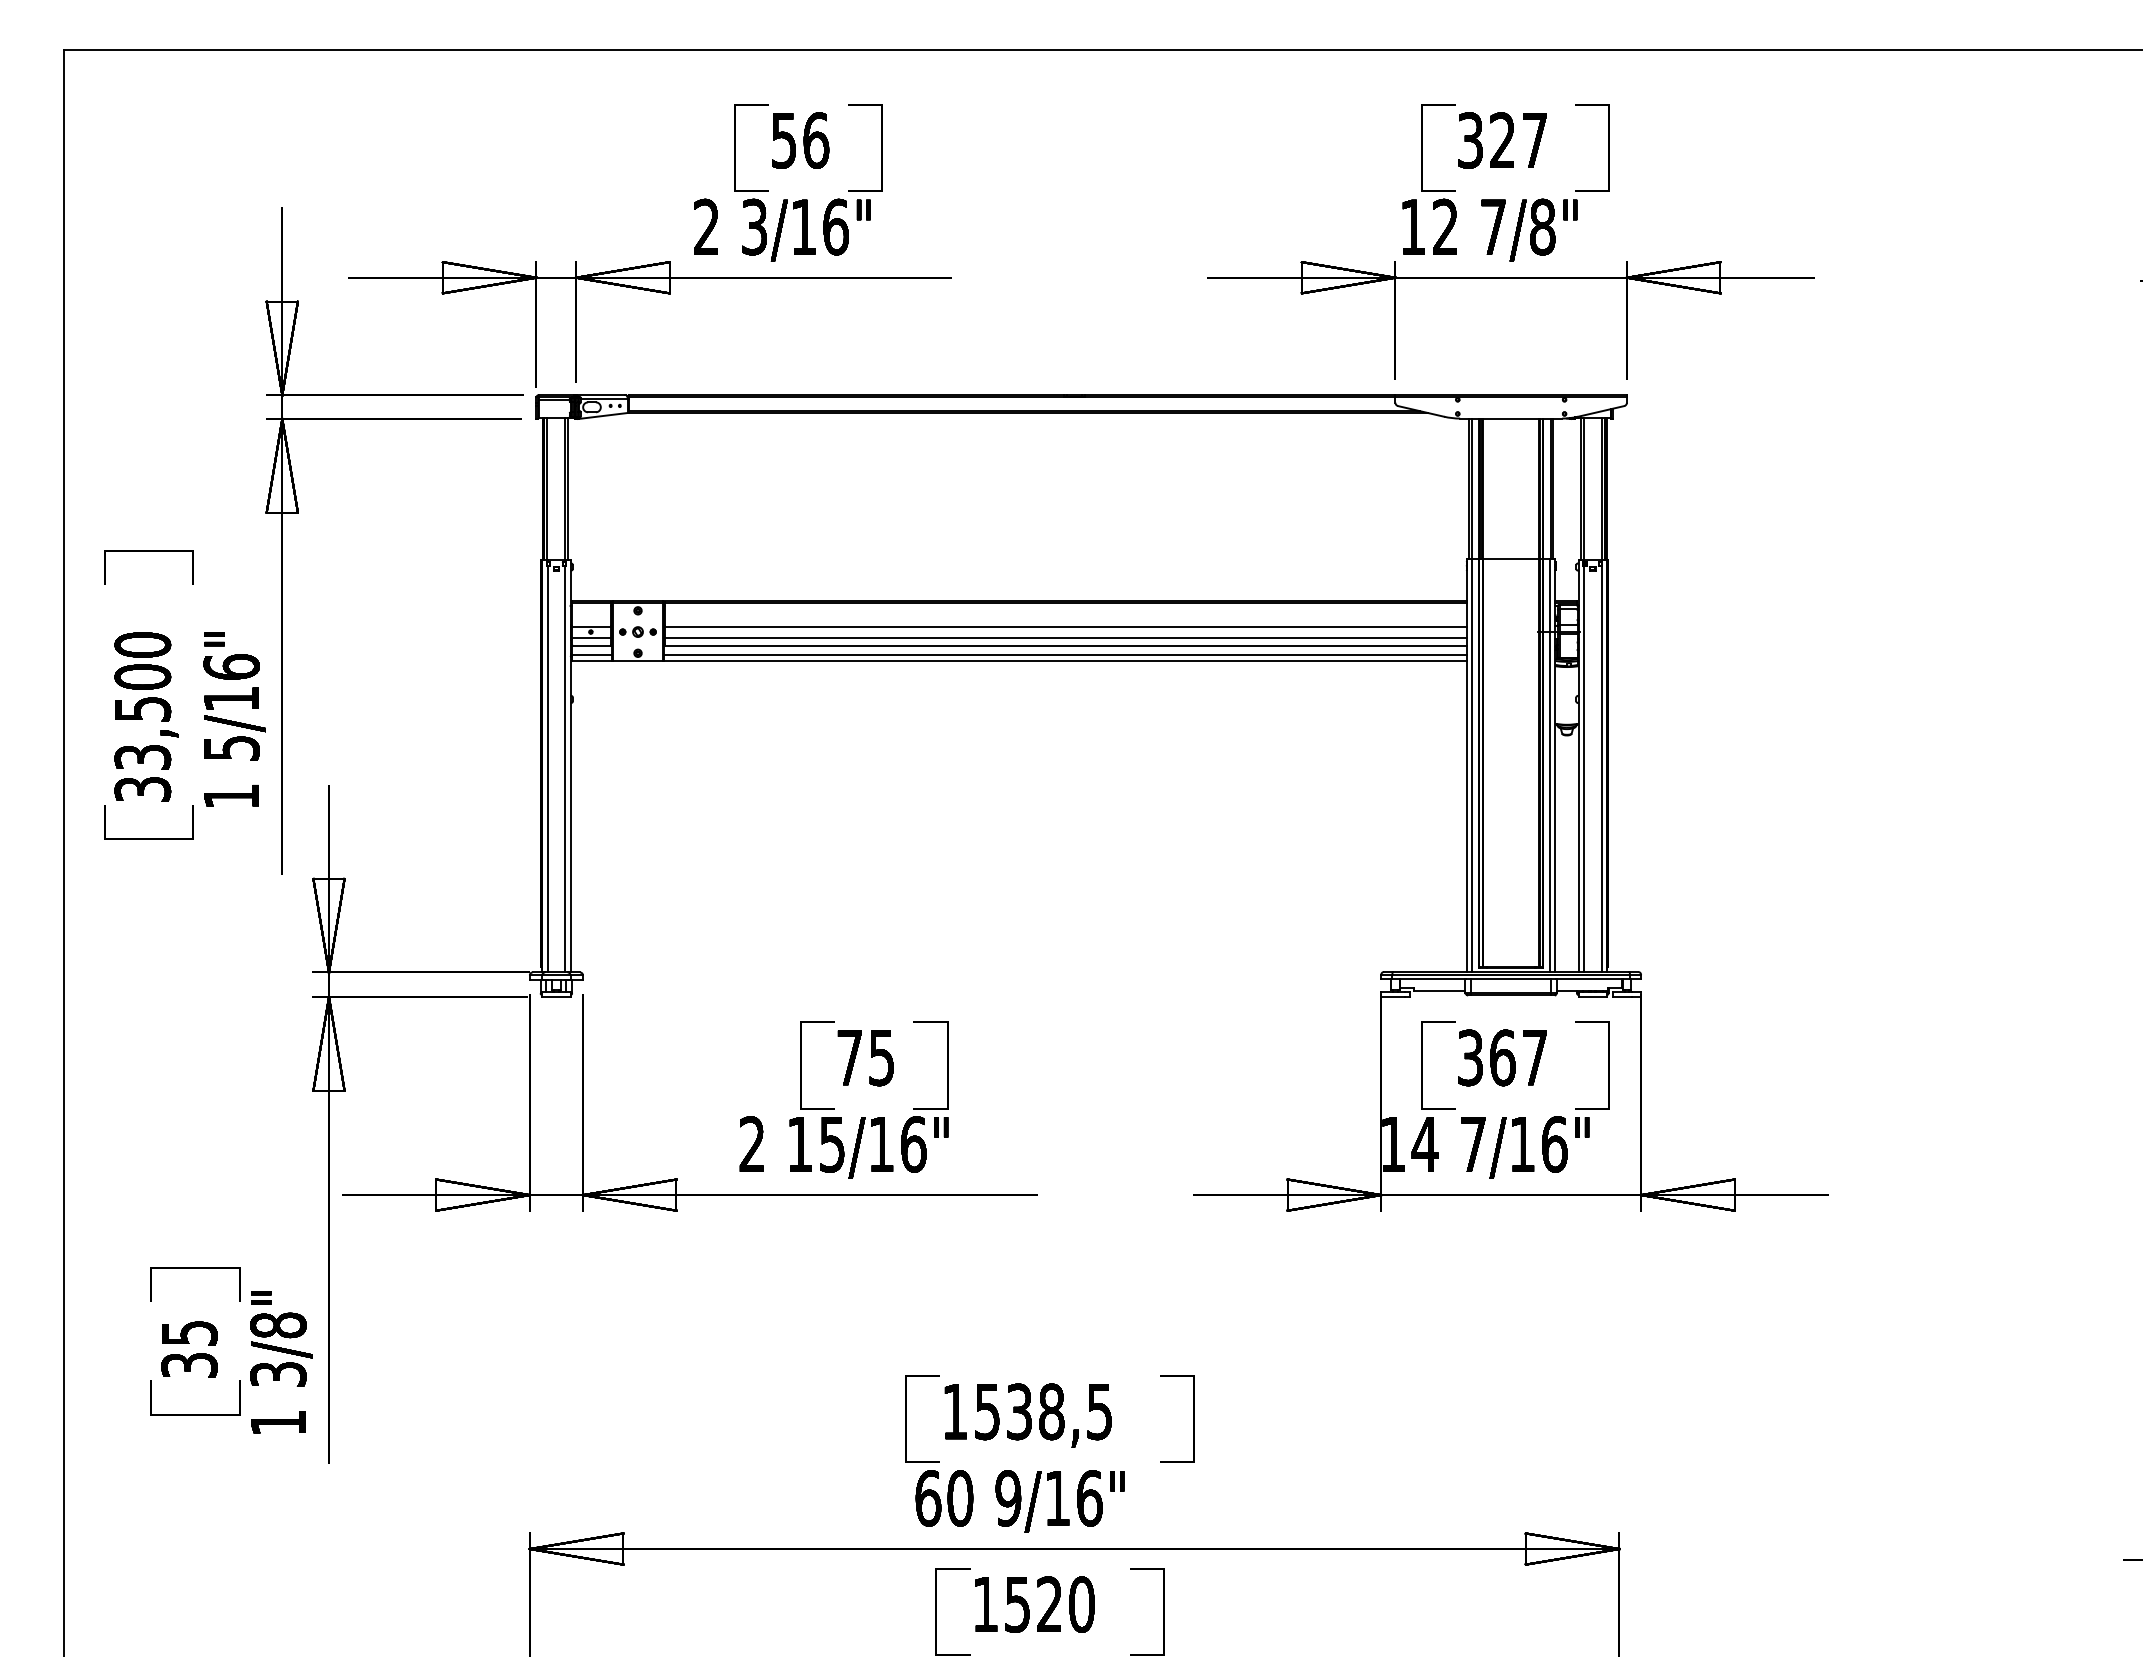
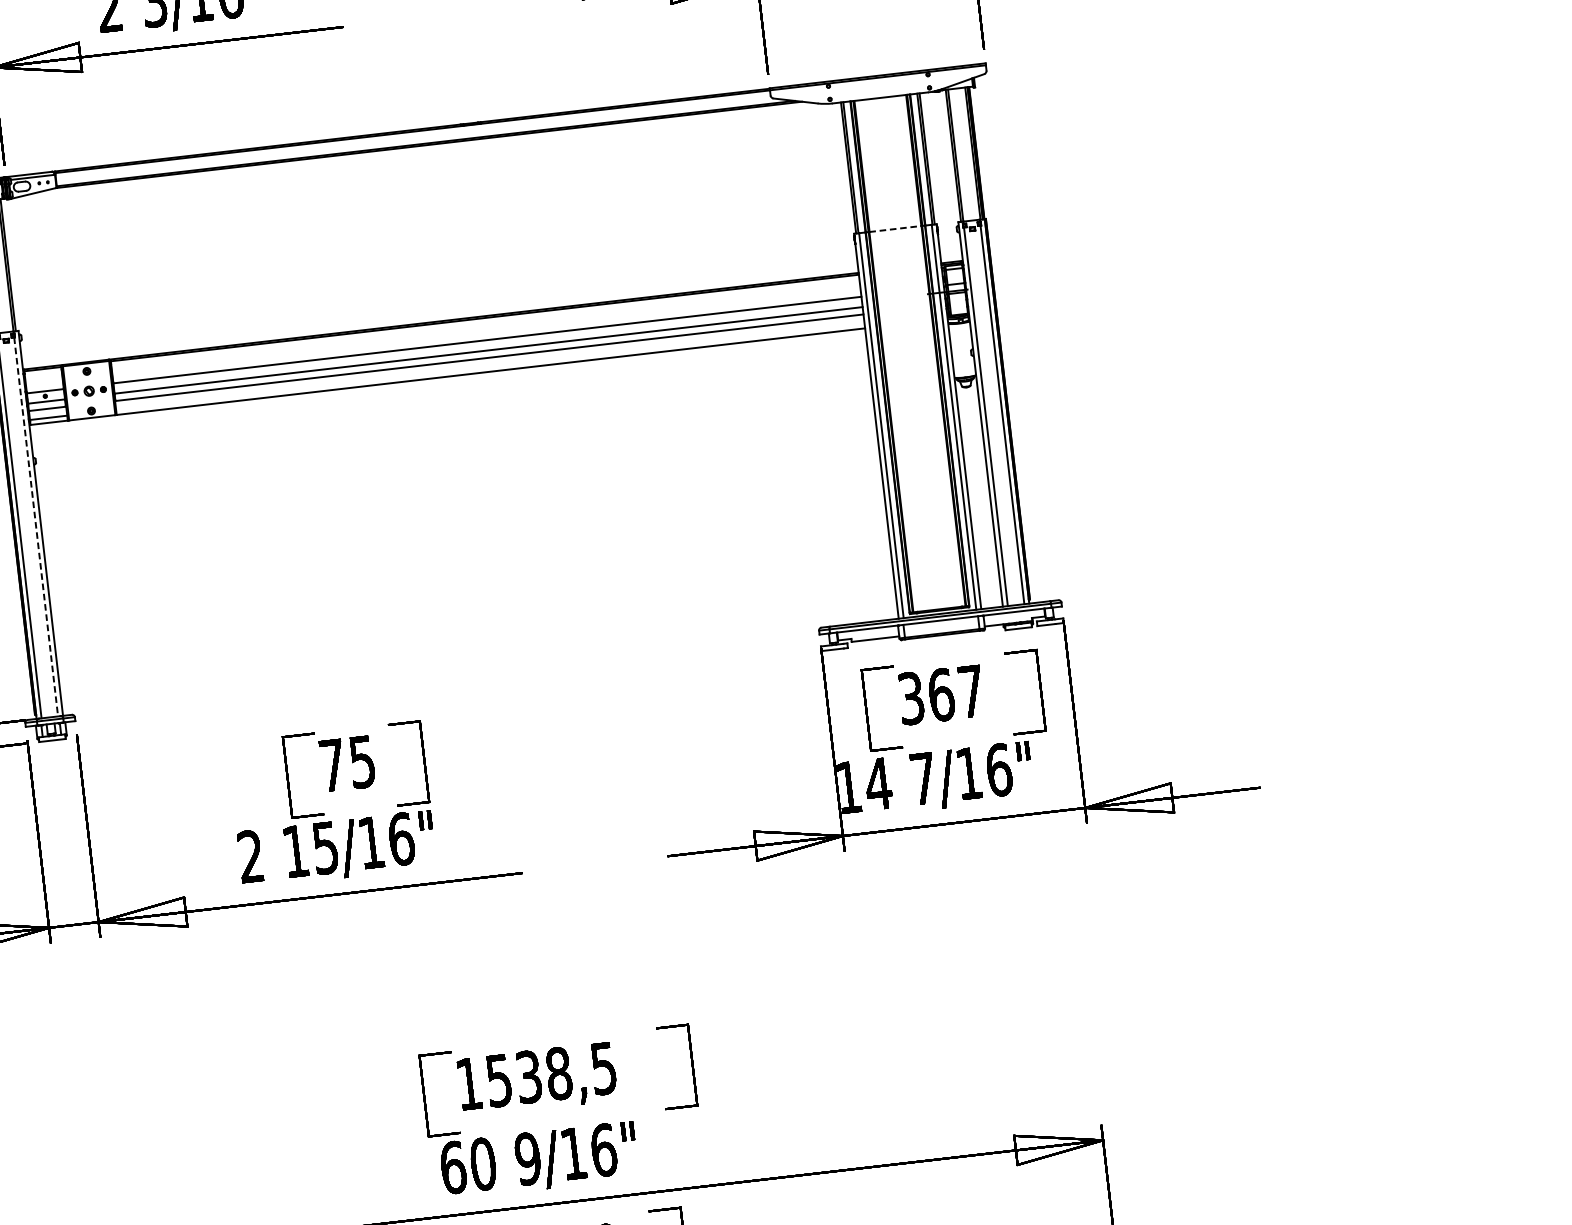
line: (1511, 559) -> (895, 229), solid -> dashed
line: (1065, 655) -> (490, 366), removed
line: (565, 769) -> (36, 527), solid -> dashed

